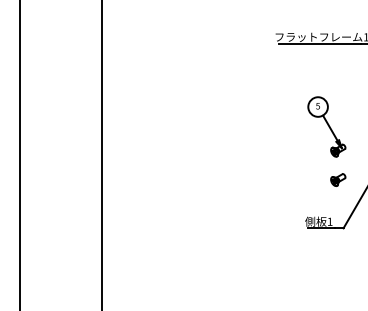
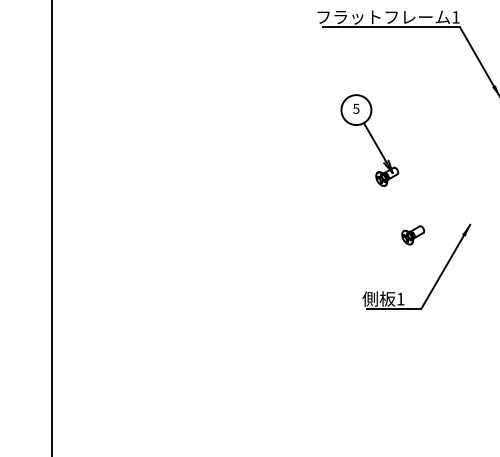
part: (326, 126) -> (369, 139), moved

